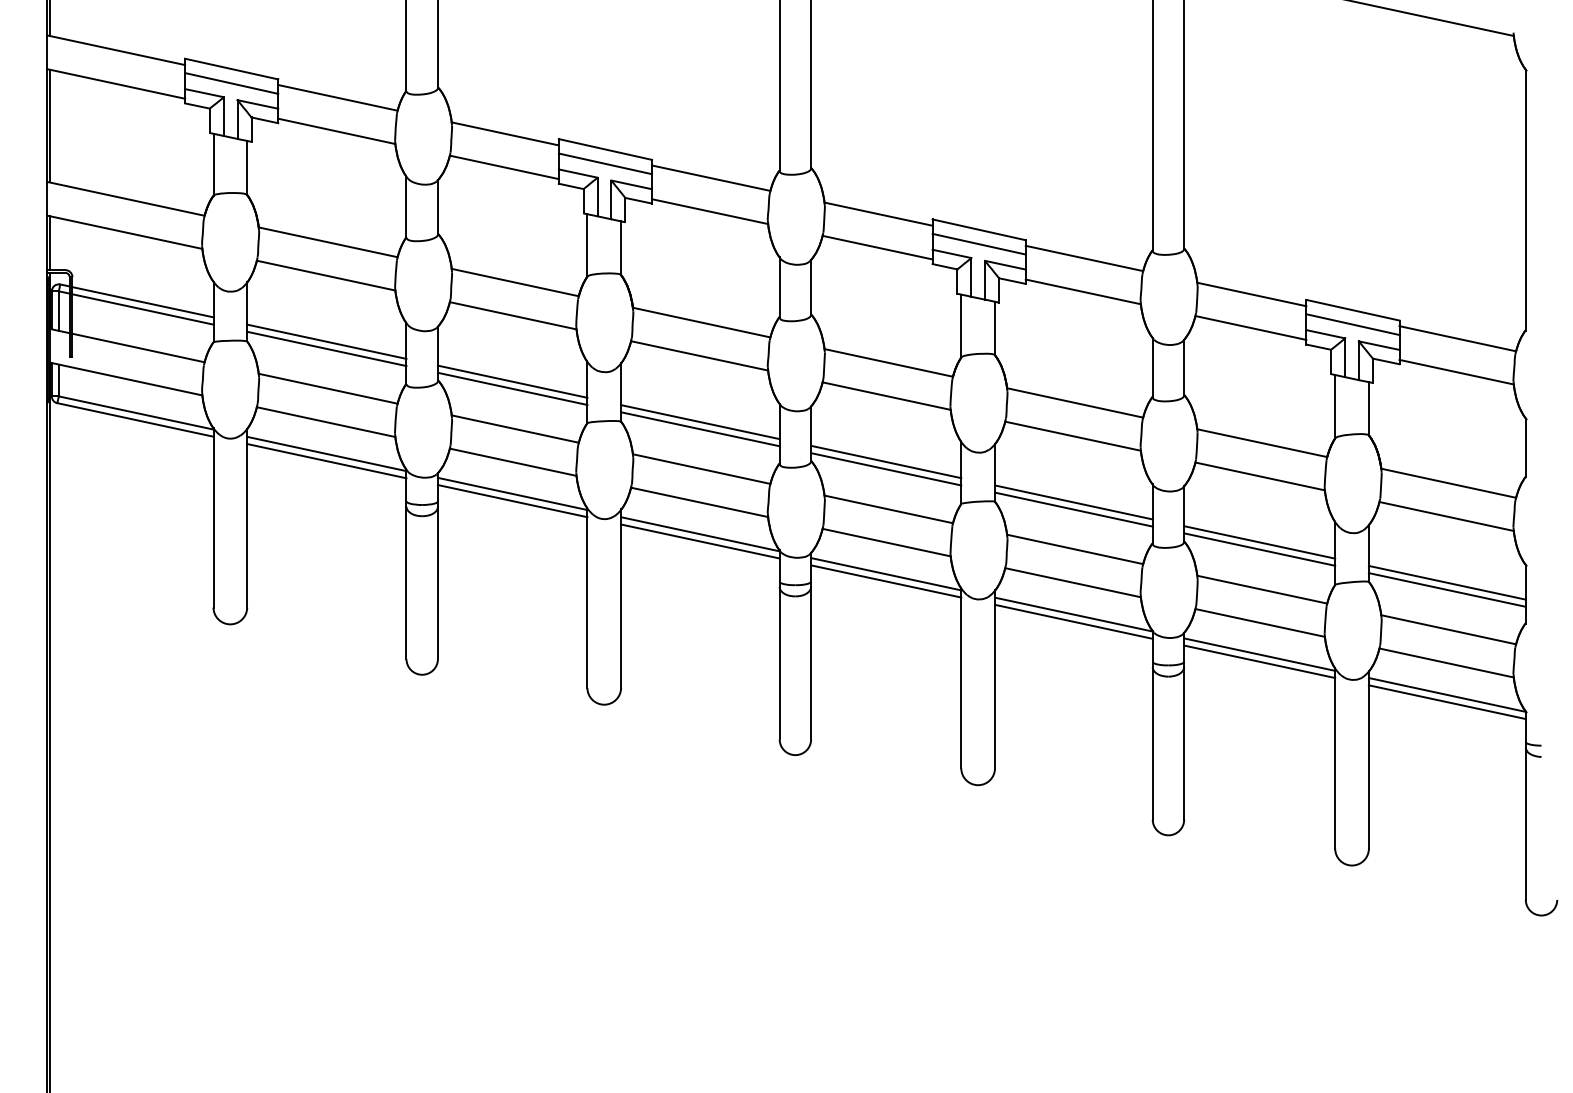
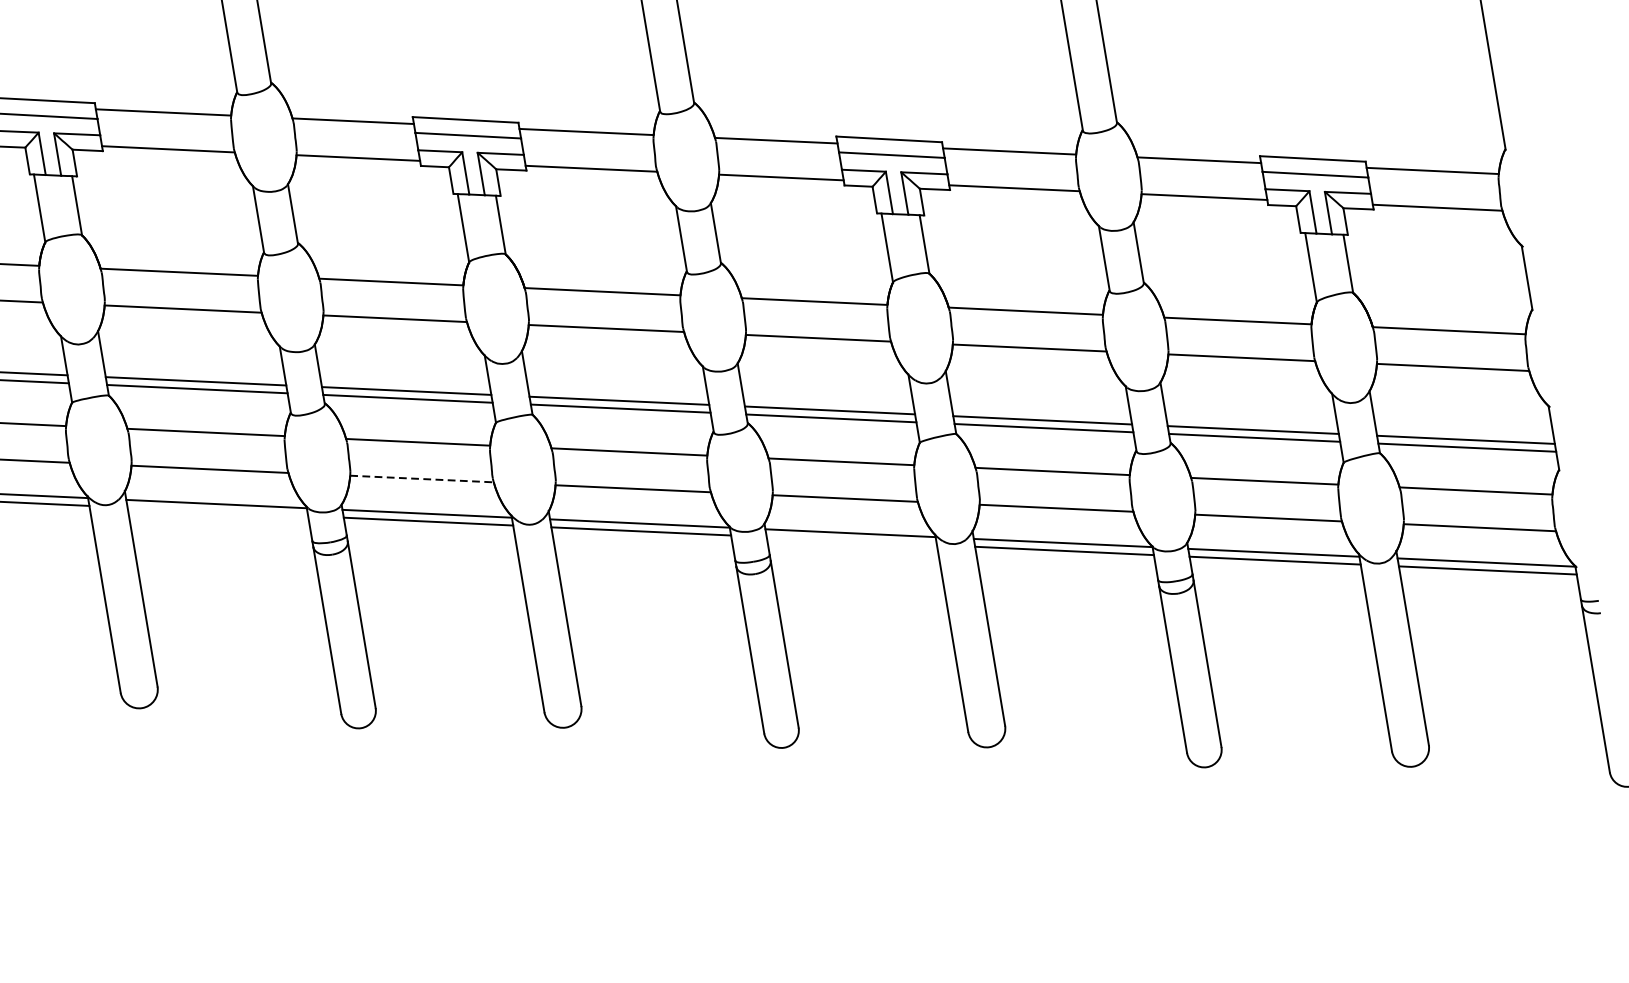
line: (326, 461) -> (217, 512), removed
line: (513, 462) -> (422, 479), solid -> dashed
line: (886, 581) -> (852, 541), removed

